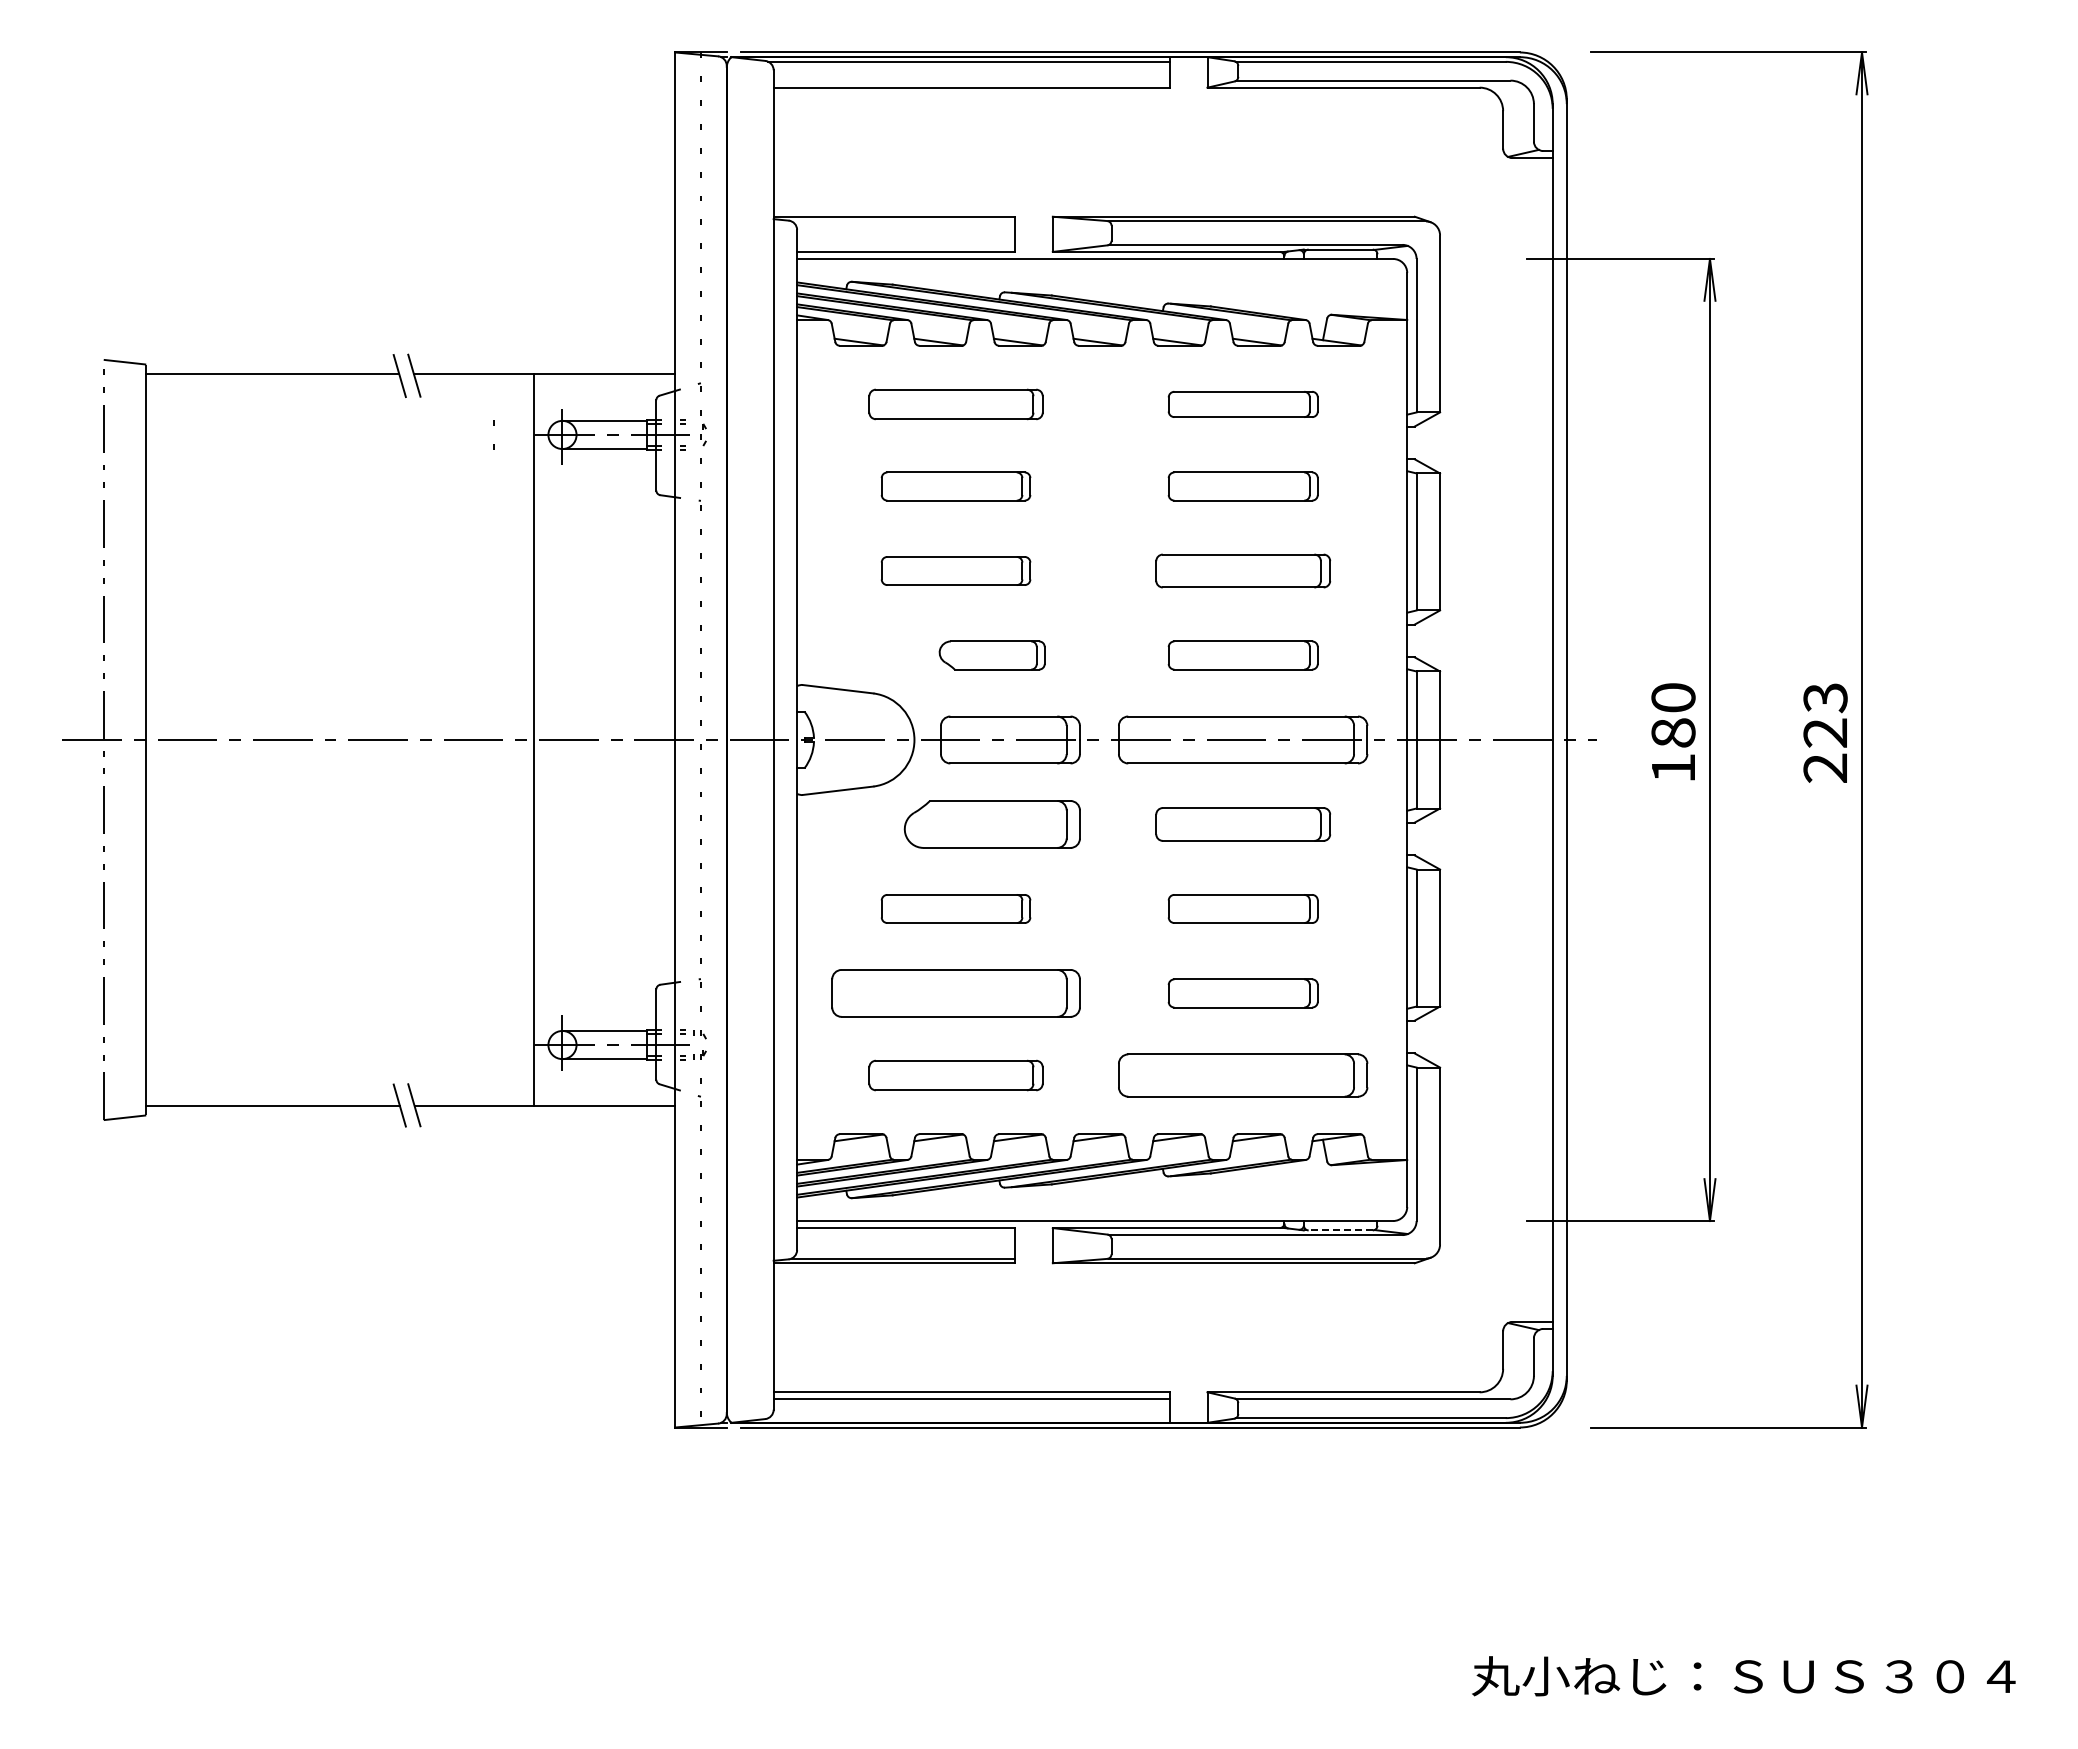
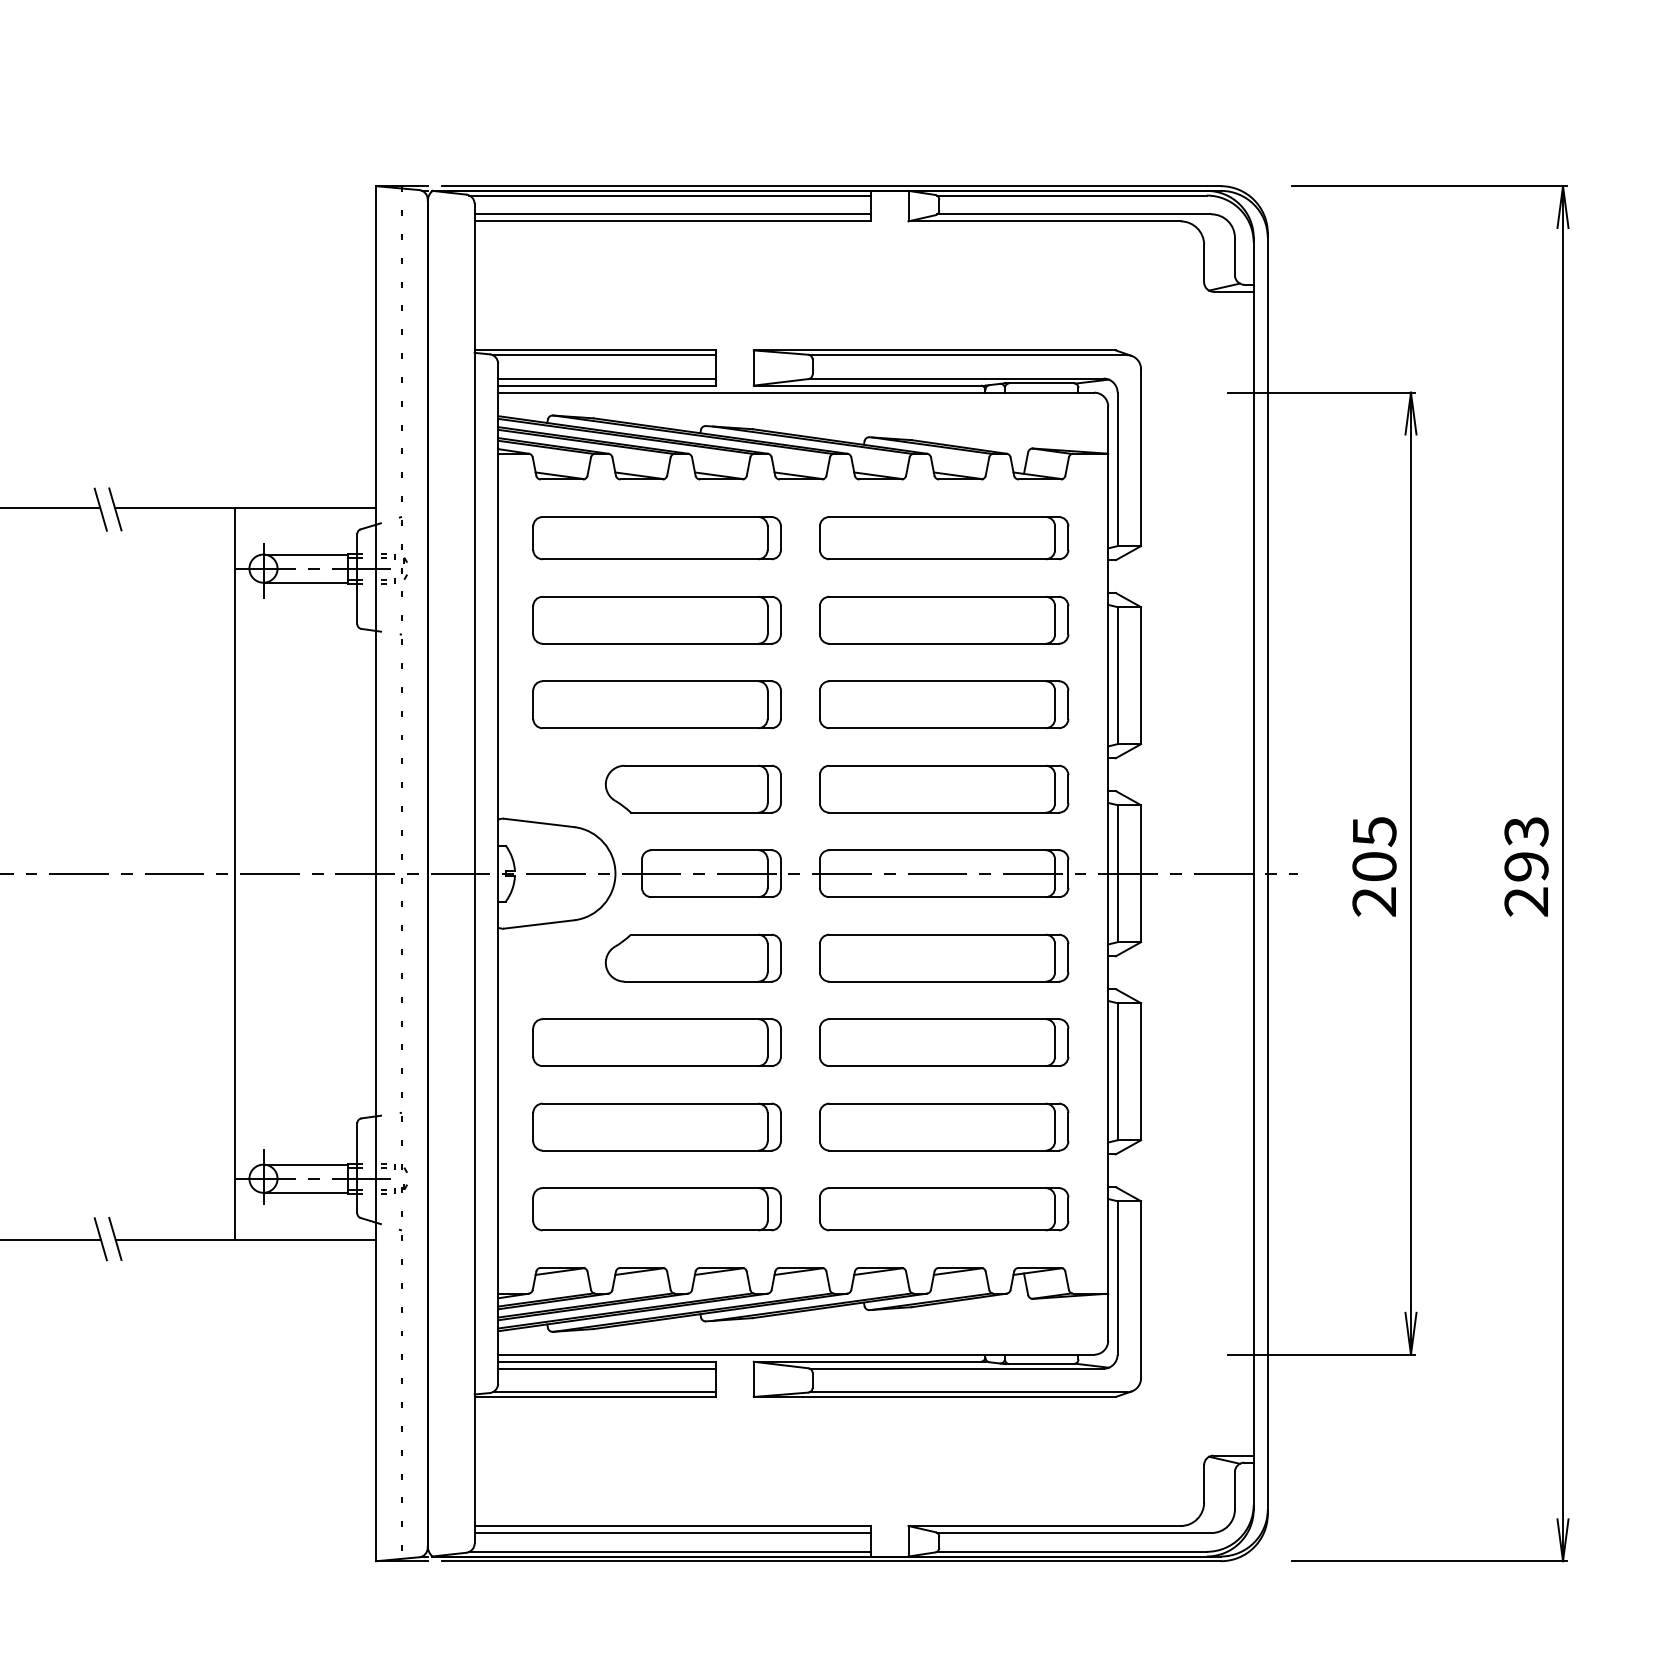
line: (971, 80) -> (672, 214), added
line: (903, 221) -> (604, 355), added
line: (906, 244) -> (607, 378), added
part: (955, 404) -> (656, 538), size x1.43
part: (1243, 404) -> (944, 538), size x1.67
line: (493, 425) -> (394, 559), moved
part: (955, 486) -> (656, 620), size x1.67
part: (1243, 486) -> (944, 620), size x1.67
part: (955, 570) -> (656, 704), size x1.67
part: (1243, 570) -> (944, 704), size x1.43
part: (991, 655) -> (692, 789), size x1.67
part: (1243, 655) -> (944, 789), size x1.67
text: (1673, 732) -> (1374, 866), 180 -> 205
text: (1825, 732) -> (1526, 866), 223 -> 293
part: (1243, 824) -> (944, 958), size x1.43
part: (955, 908) -> (656, 1042), size x1.67
part: (1243, 908) -> (944, 1042), size x1.67
part: (1243, 993) -> (944, 1127), size x1.67
part: (955, 1075) -> (656, 1209), size x1.43
line: (1338, 1230) -> (1039, 1364), dashed -> solid
line: (906, 1235) -> (607, 1369), added
line: (968, 1418) -> (669, 1552), added

